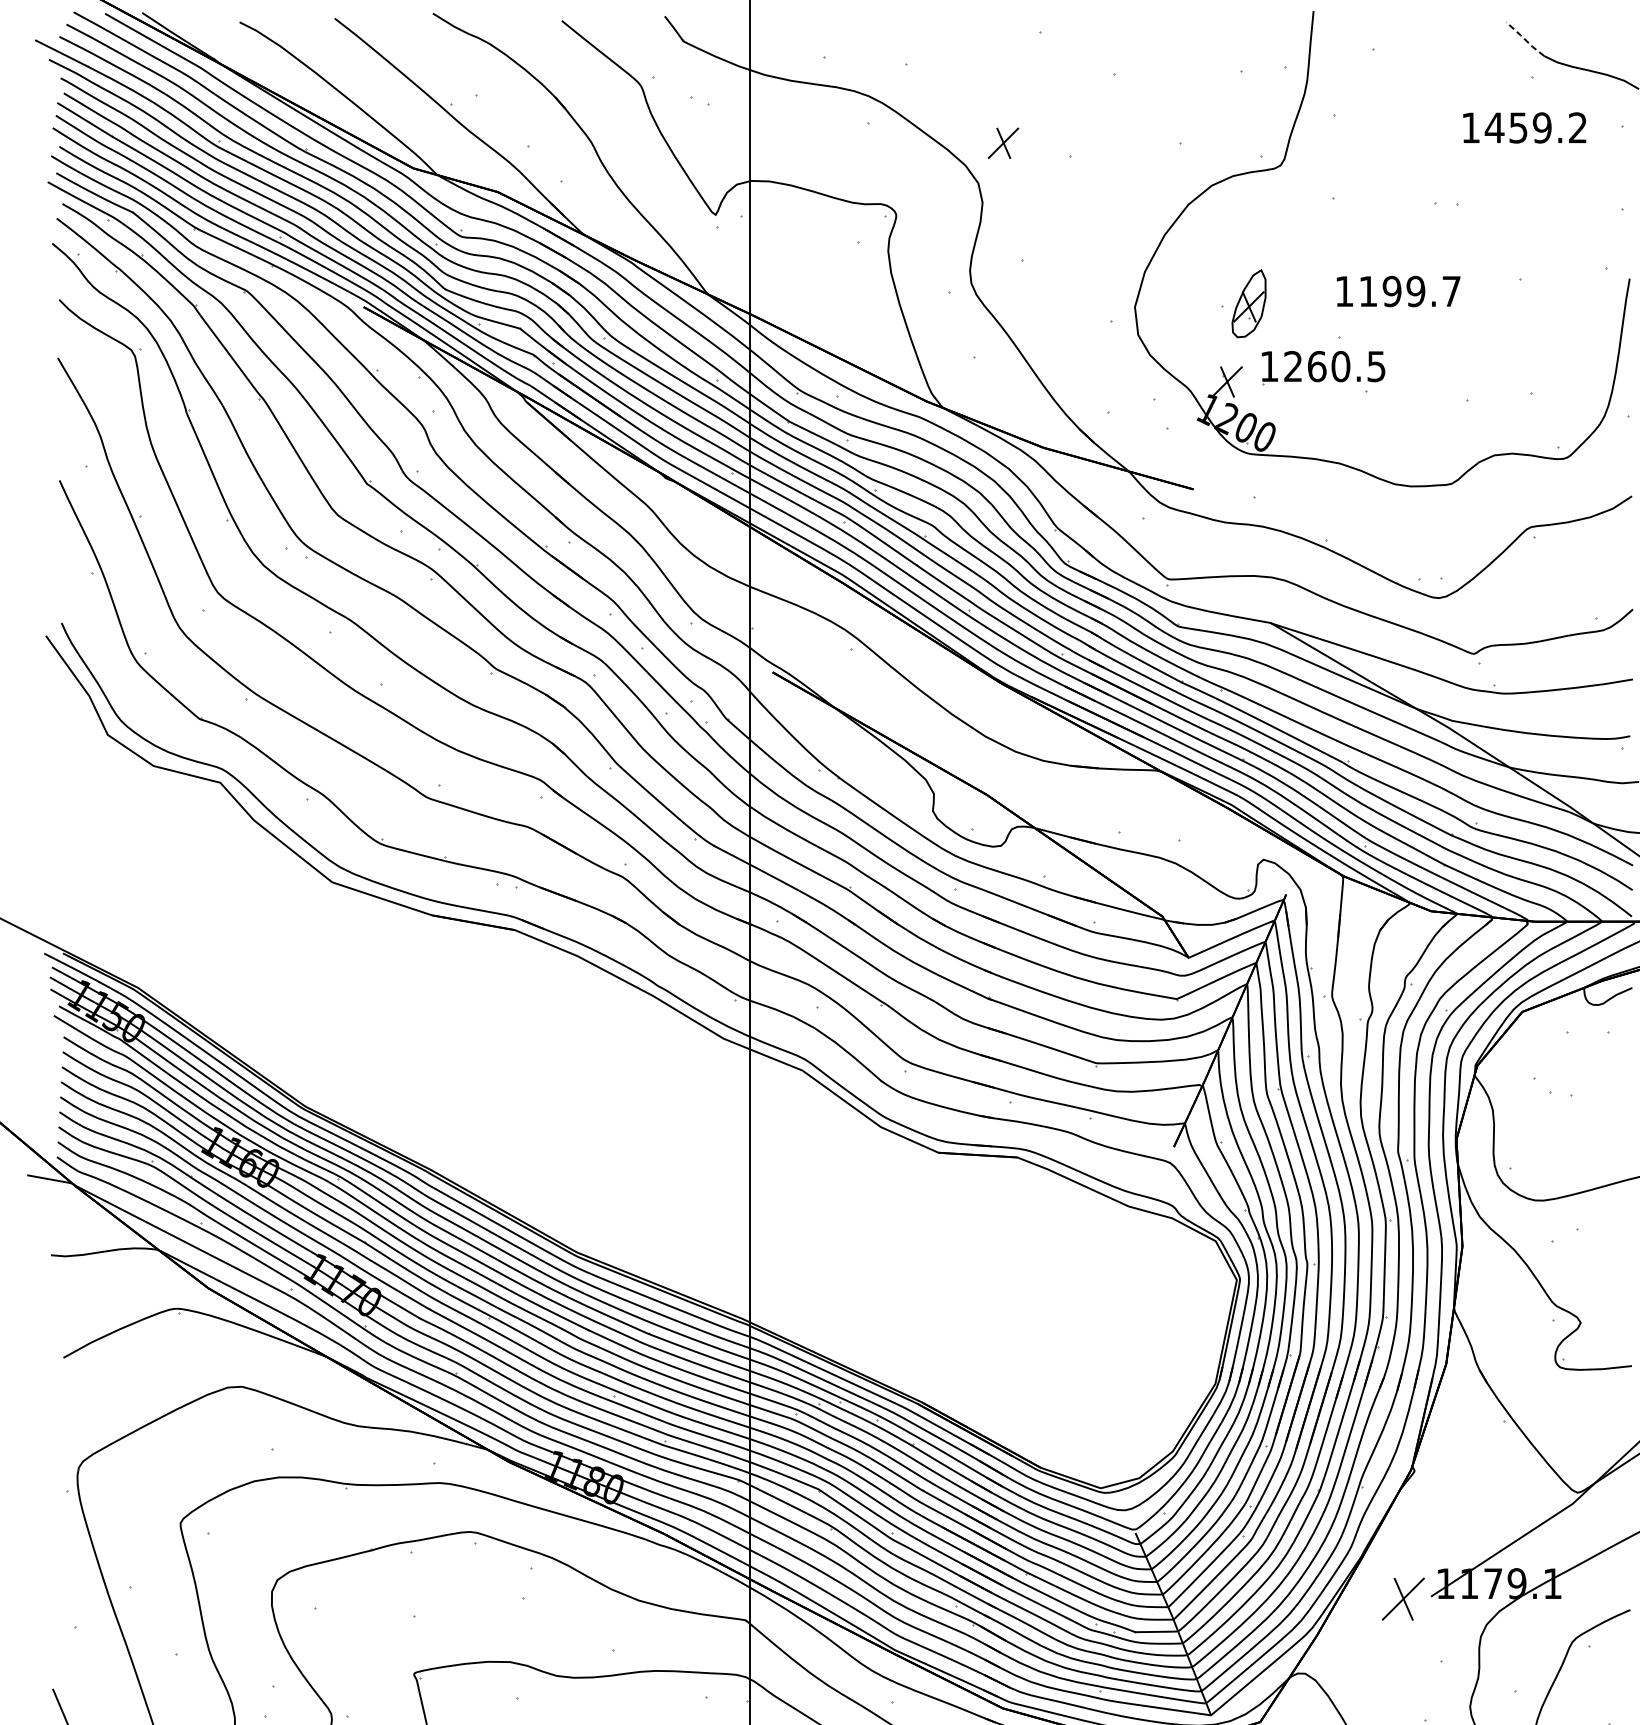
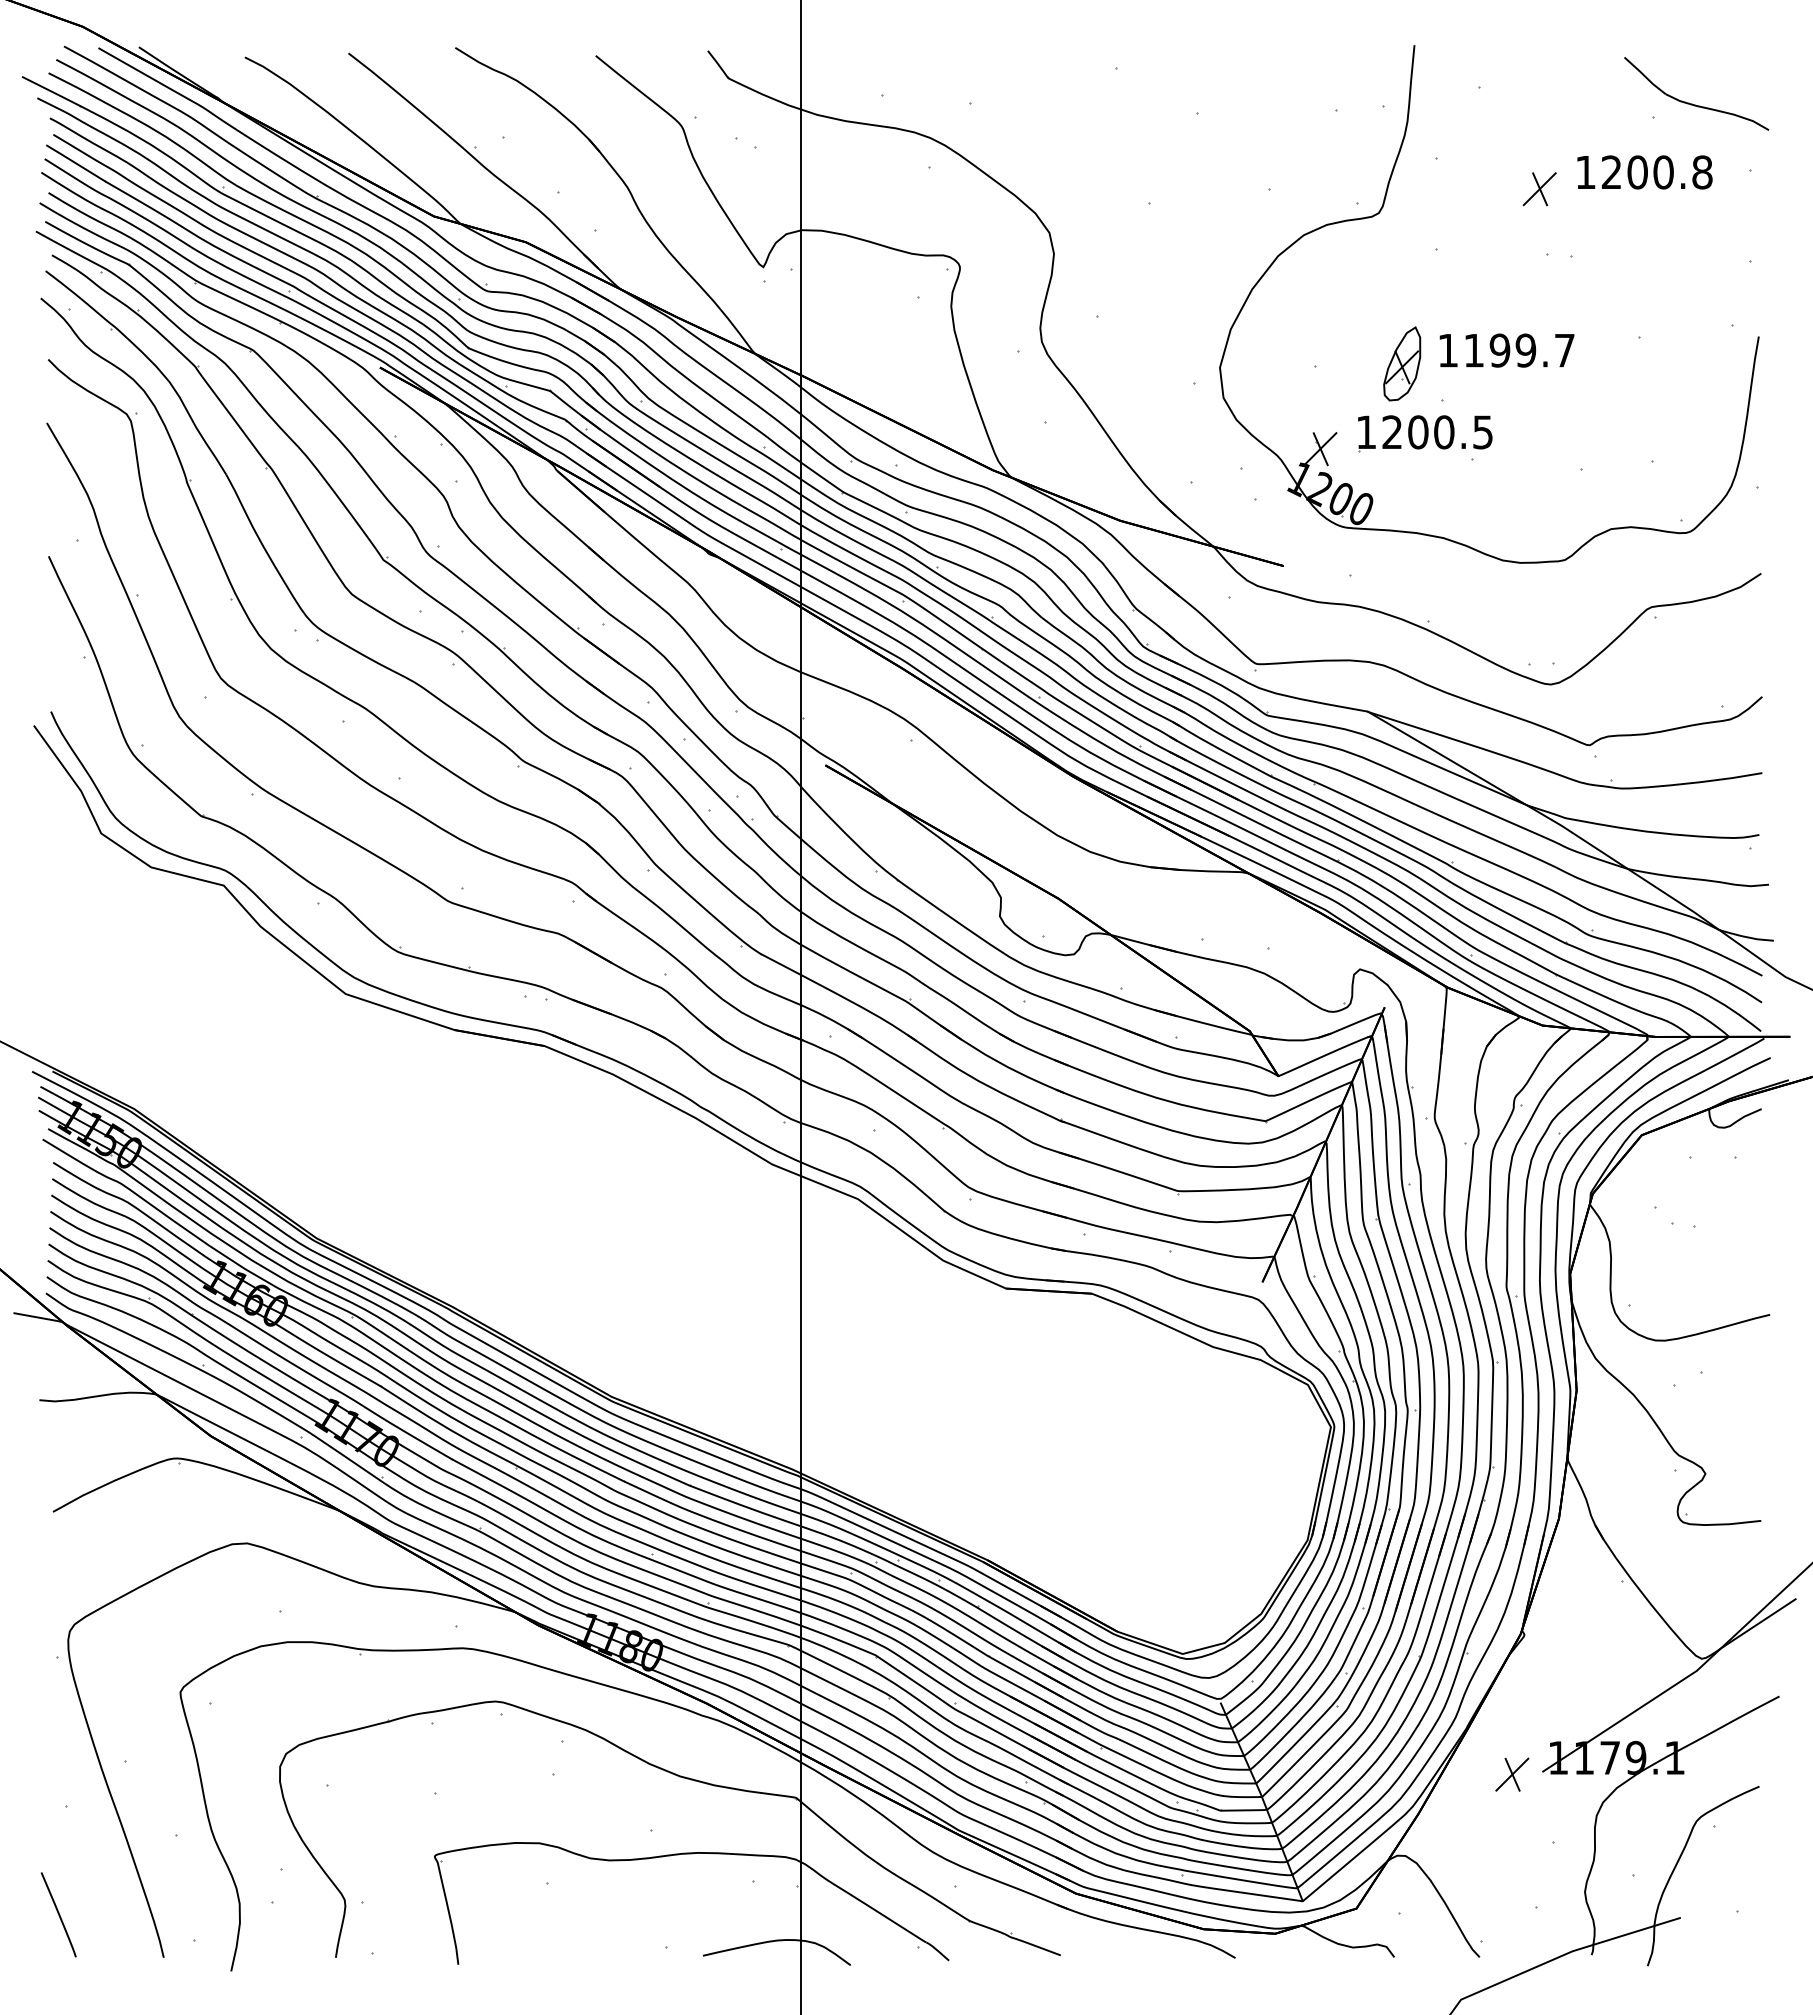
line: (1524, 39) -> (1644, 76), dashed -> solid
text: (1535, 127) -> (1656, 172), 1459.2 -> 1200.8
part: (1003, 143) -> (1539, 189), moved
part: (1249, 303) -> (1402, 363), moved
text: (1317, 366) -> (1418, 432), 1260.5 -> 1200.5
part: (1403, 1598) -> (1512, 1774), size x0.71

